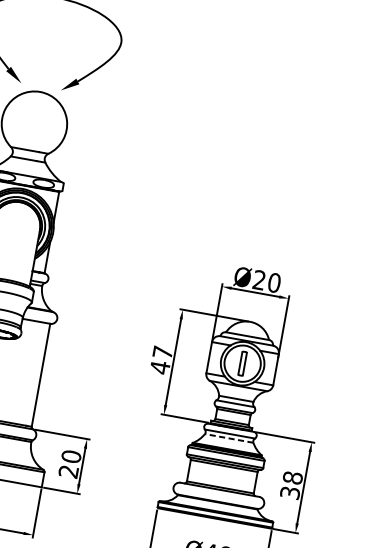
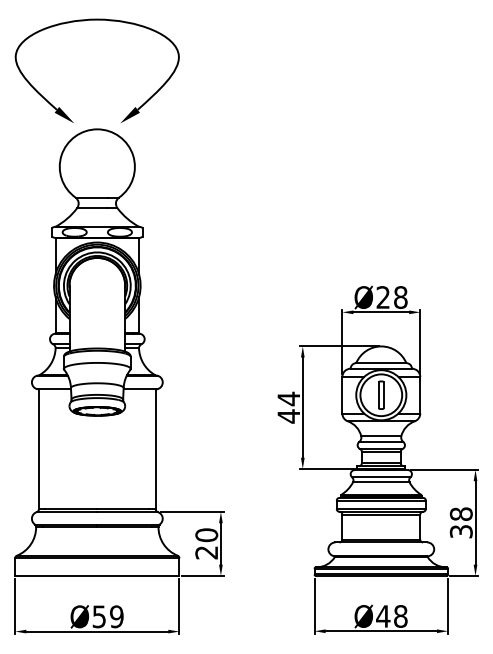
text: (274, 282) -> (400, 297), Ø20 -> Ø28
text: (162, 352) -> (288, 398), 47 -> 44
line: (228, 438) -> (380, 482), dashed -> solid

